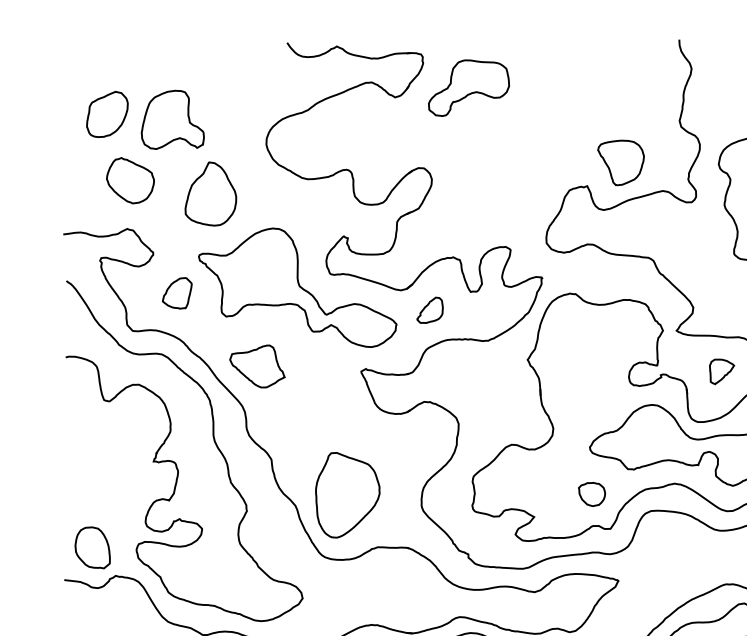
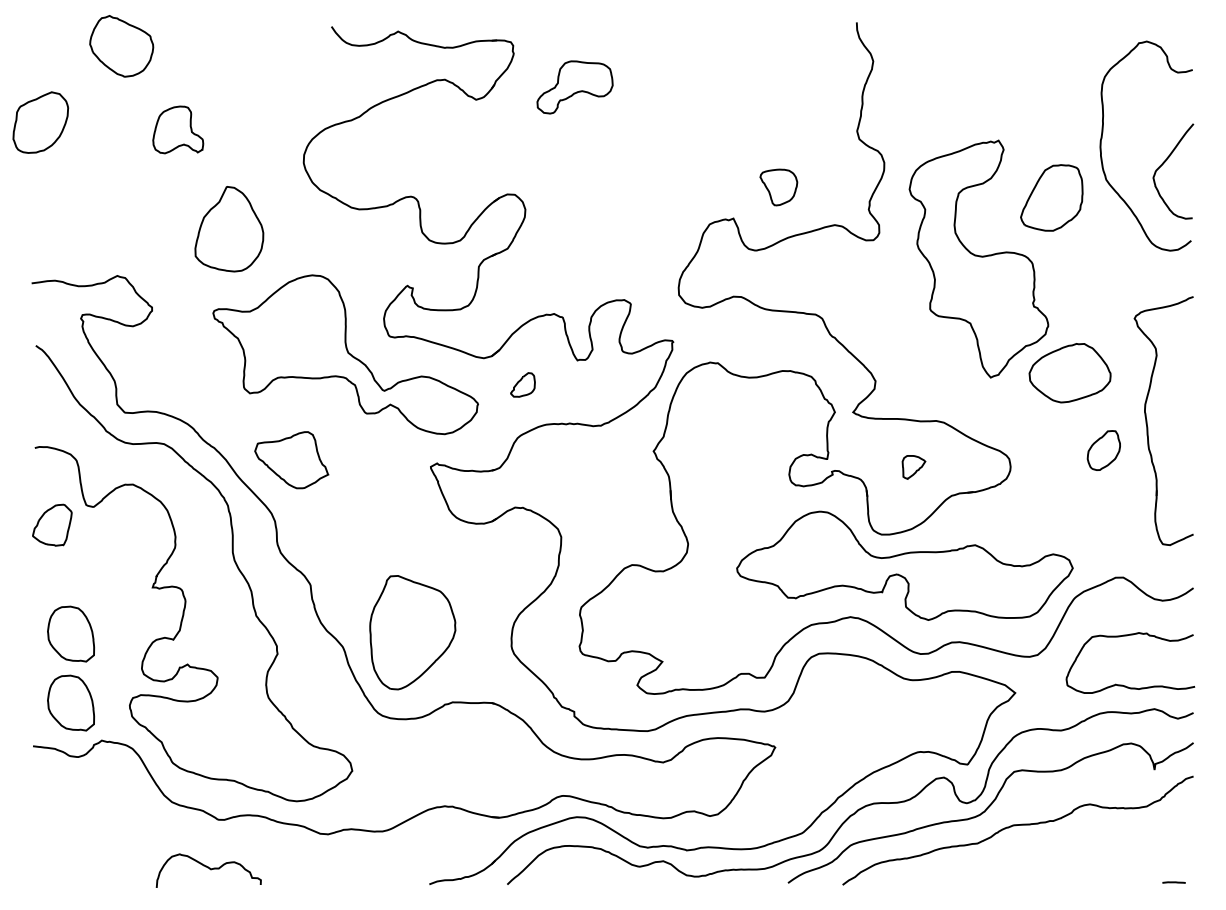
part: (468, 88) -> (574, 87), size x0.7
part: (107, 114) -> (40, 122), moved
part: (172, 119) -> (177, 129), size x0.6
part: (620, 162) -> (778, 187), size x0.6
part: (130, 180) -> (121, 46), moved
part: (177, 292) -> (52, 524), moved
part: (429, 309) -> (522, 384), size x0.7
part: (721, 371) -> (913, 467), size x0.7
part: (591, 494) -> (739, 631), removed
part: (92, 495) -> (70, 633), added

